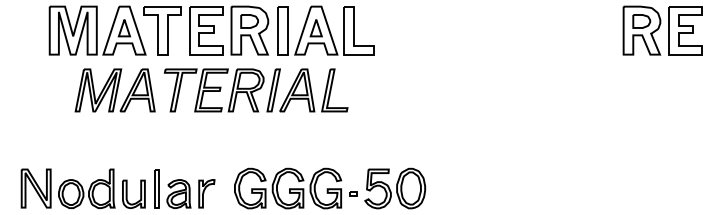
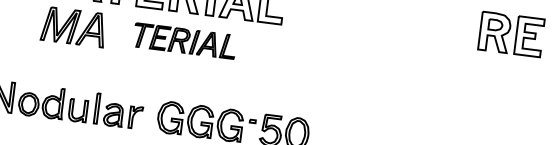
part: (255, 90) -> (184, 41), size x0.7
part: (353, 193) -> (252, 120), moved

